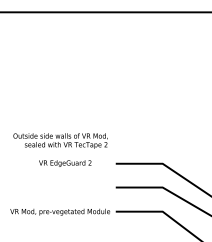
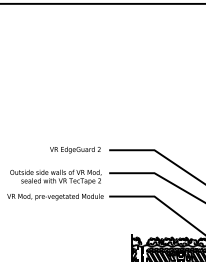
text: (60, 140) -> (55, 176), moved
text: (65, 162) -> (75, 149), moved

